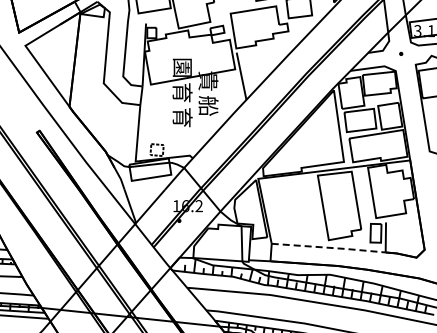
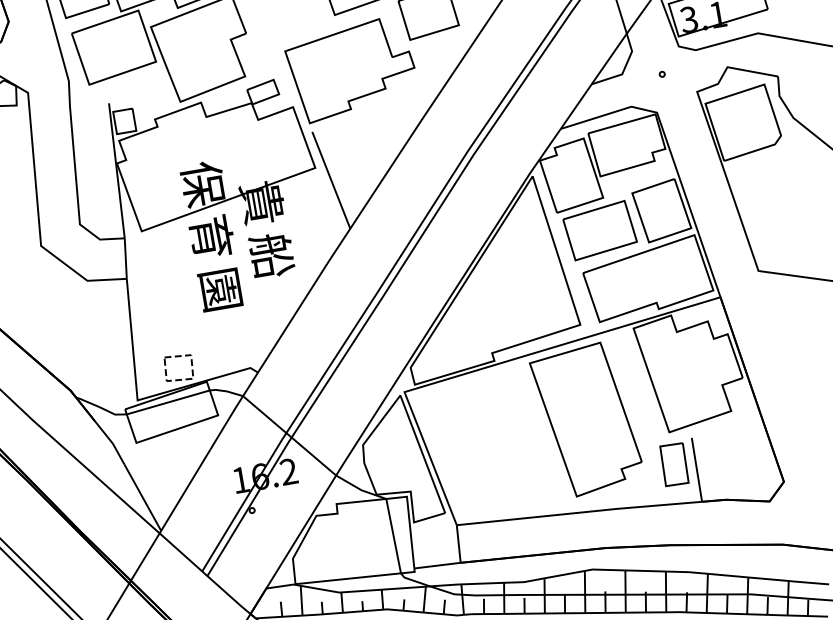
text: (182, 67) -> (202, 183), 園 -> 保
text: (182, 117) -> (220, 289), 育 -> 園
line: (329, 247) -> (580, 511), dashed -> solid

